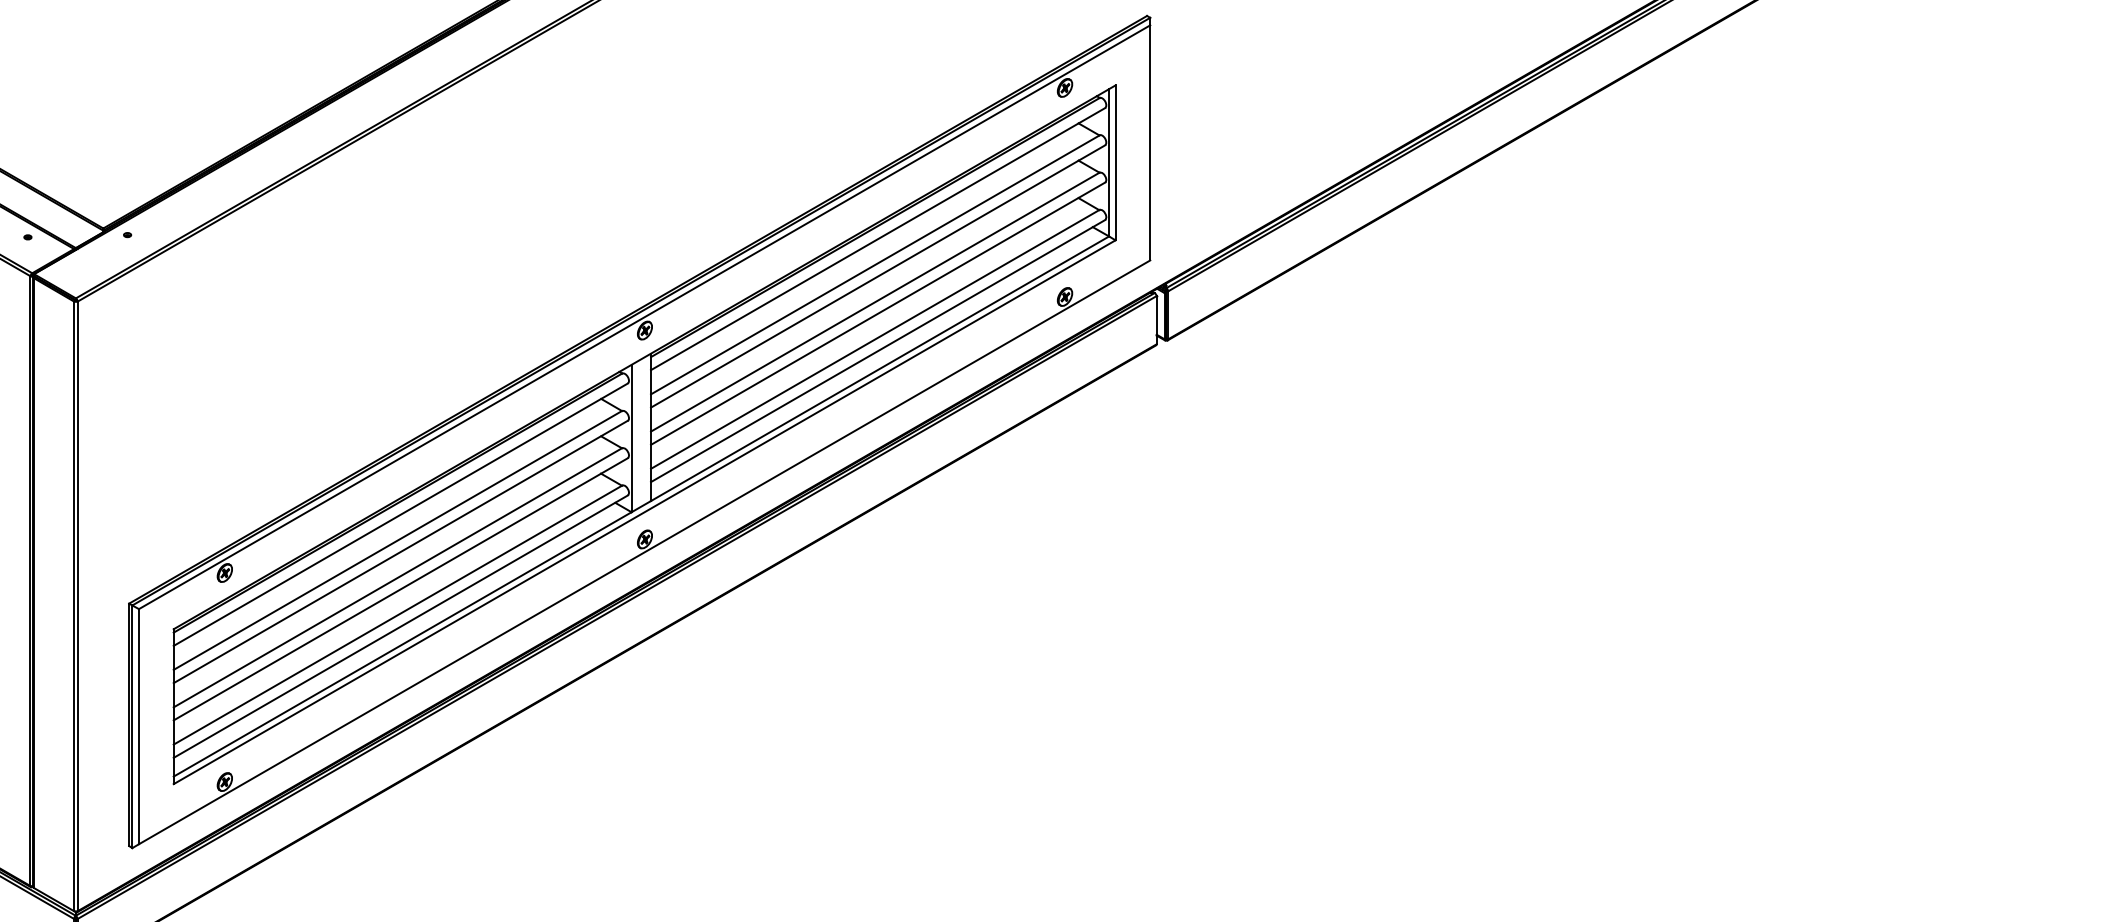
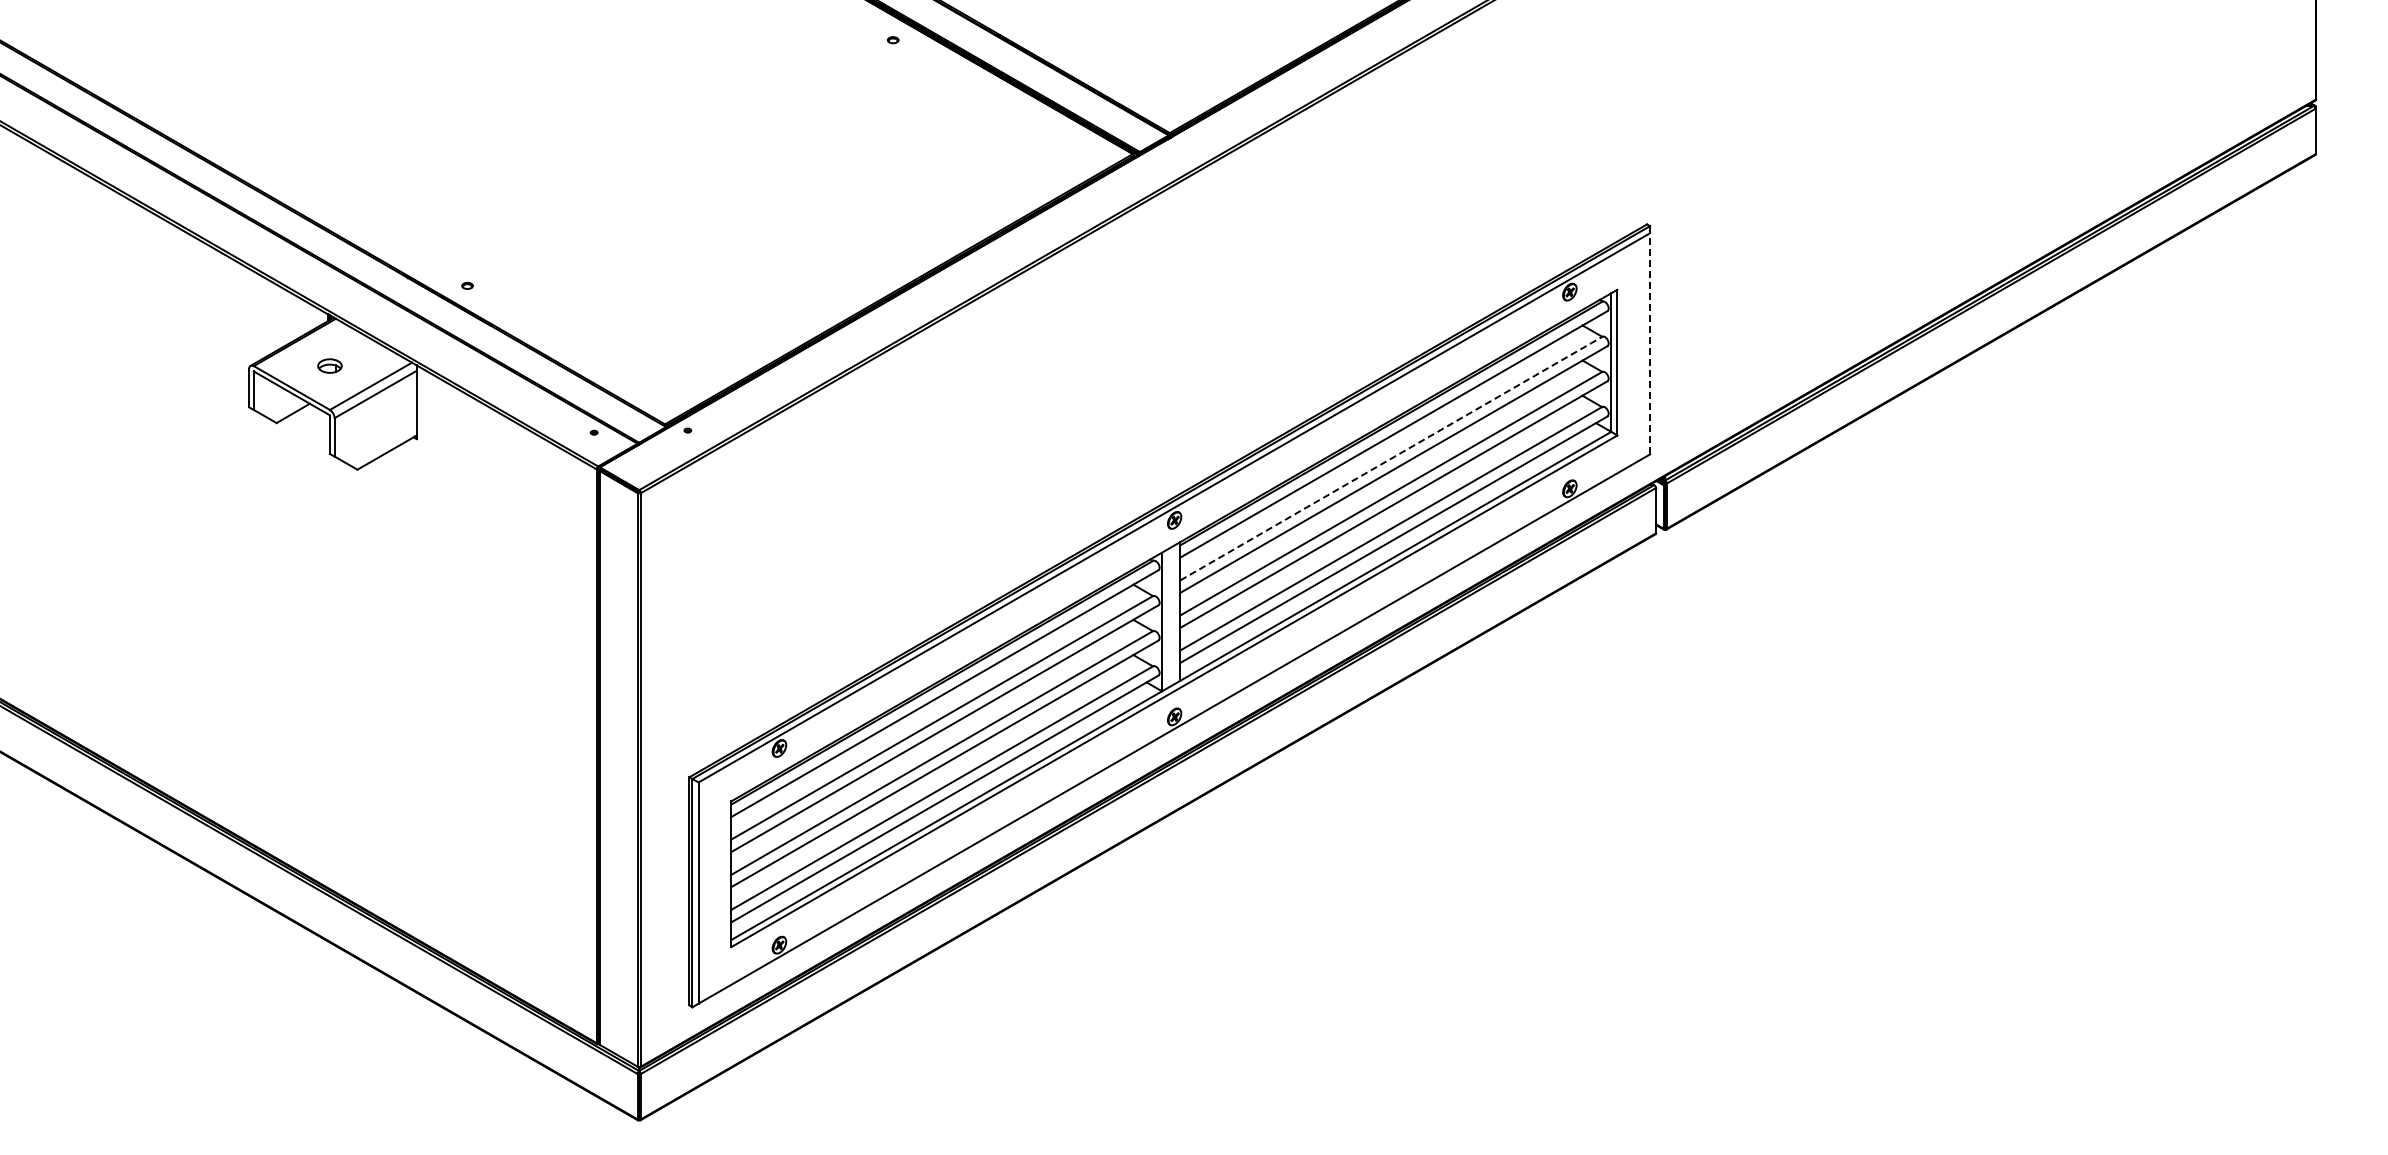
line: (1150, 142) -> (1650, 343), solid -> dashed
line: (875, 264) -> (1391, 458), solid -> dashed

